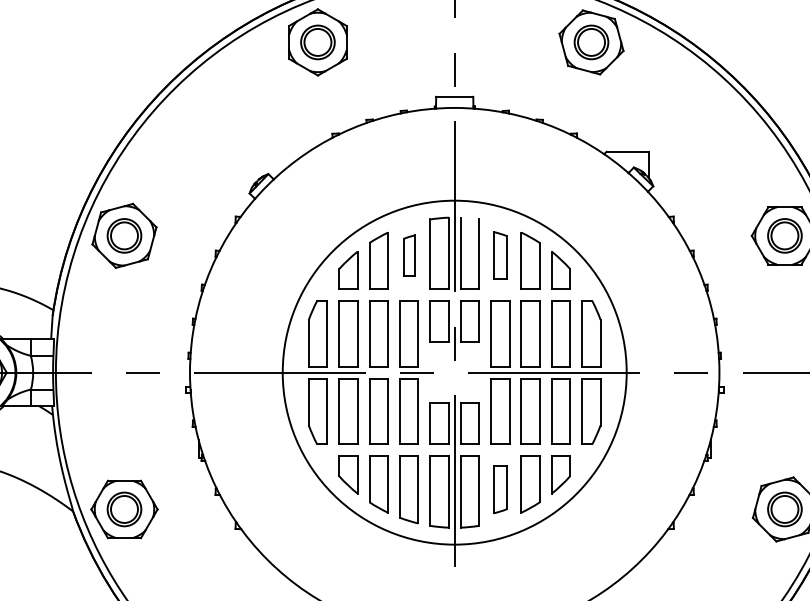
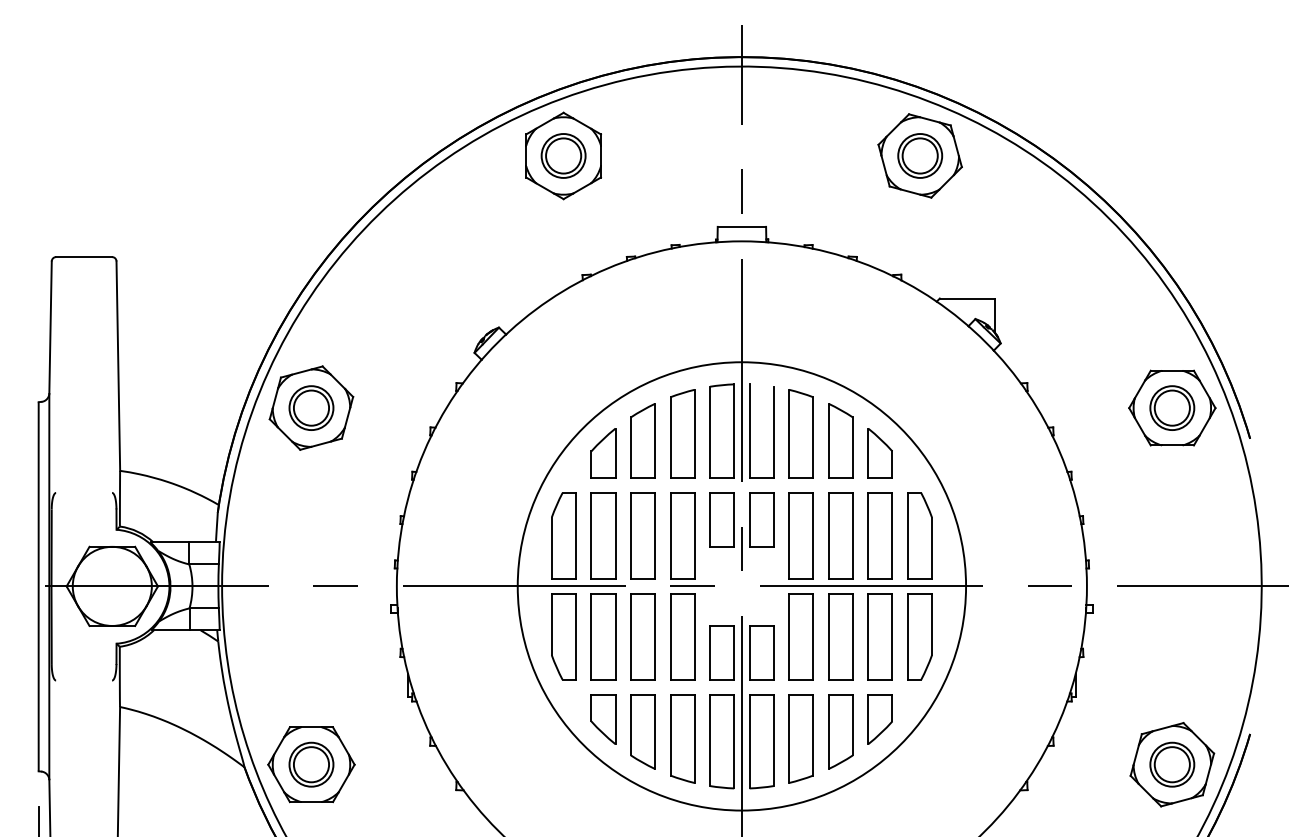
part: (409, 255) -> (682, 433), size x1.67
part: (499, 255) -> (800, 433), size x1.43
part: (499, 489) -> (800, 738), size x1.43

